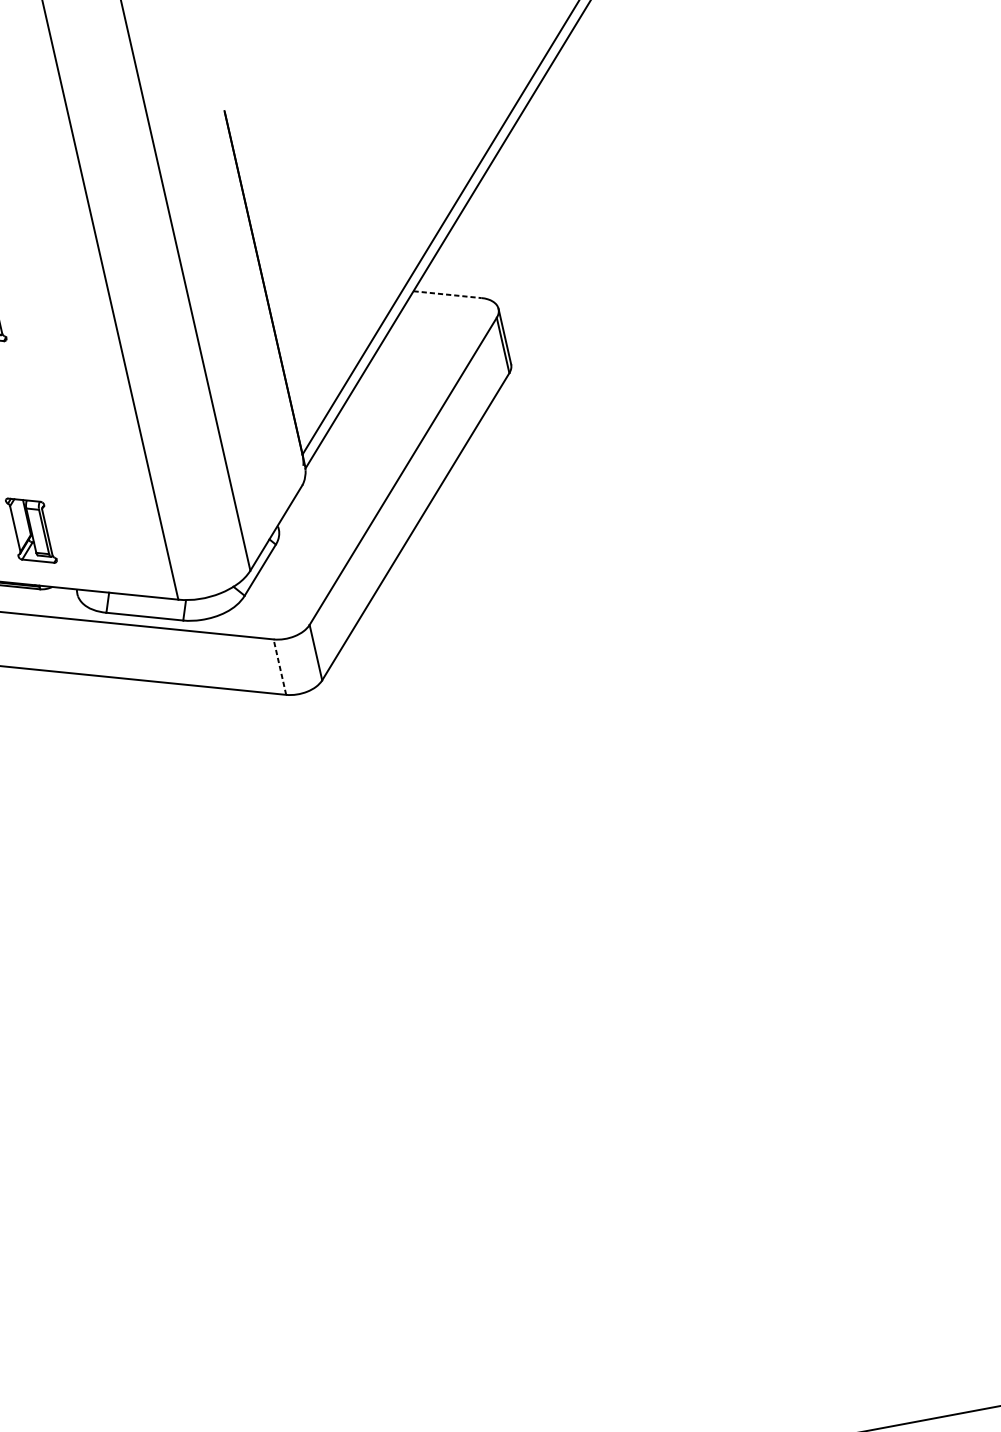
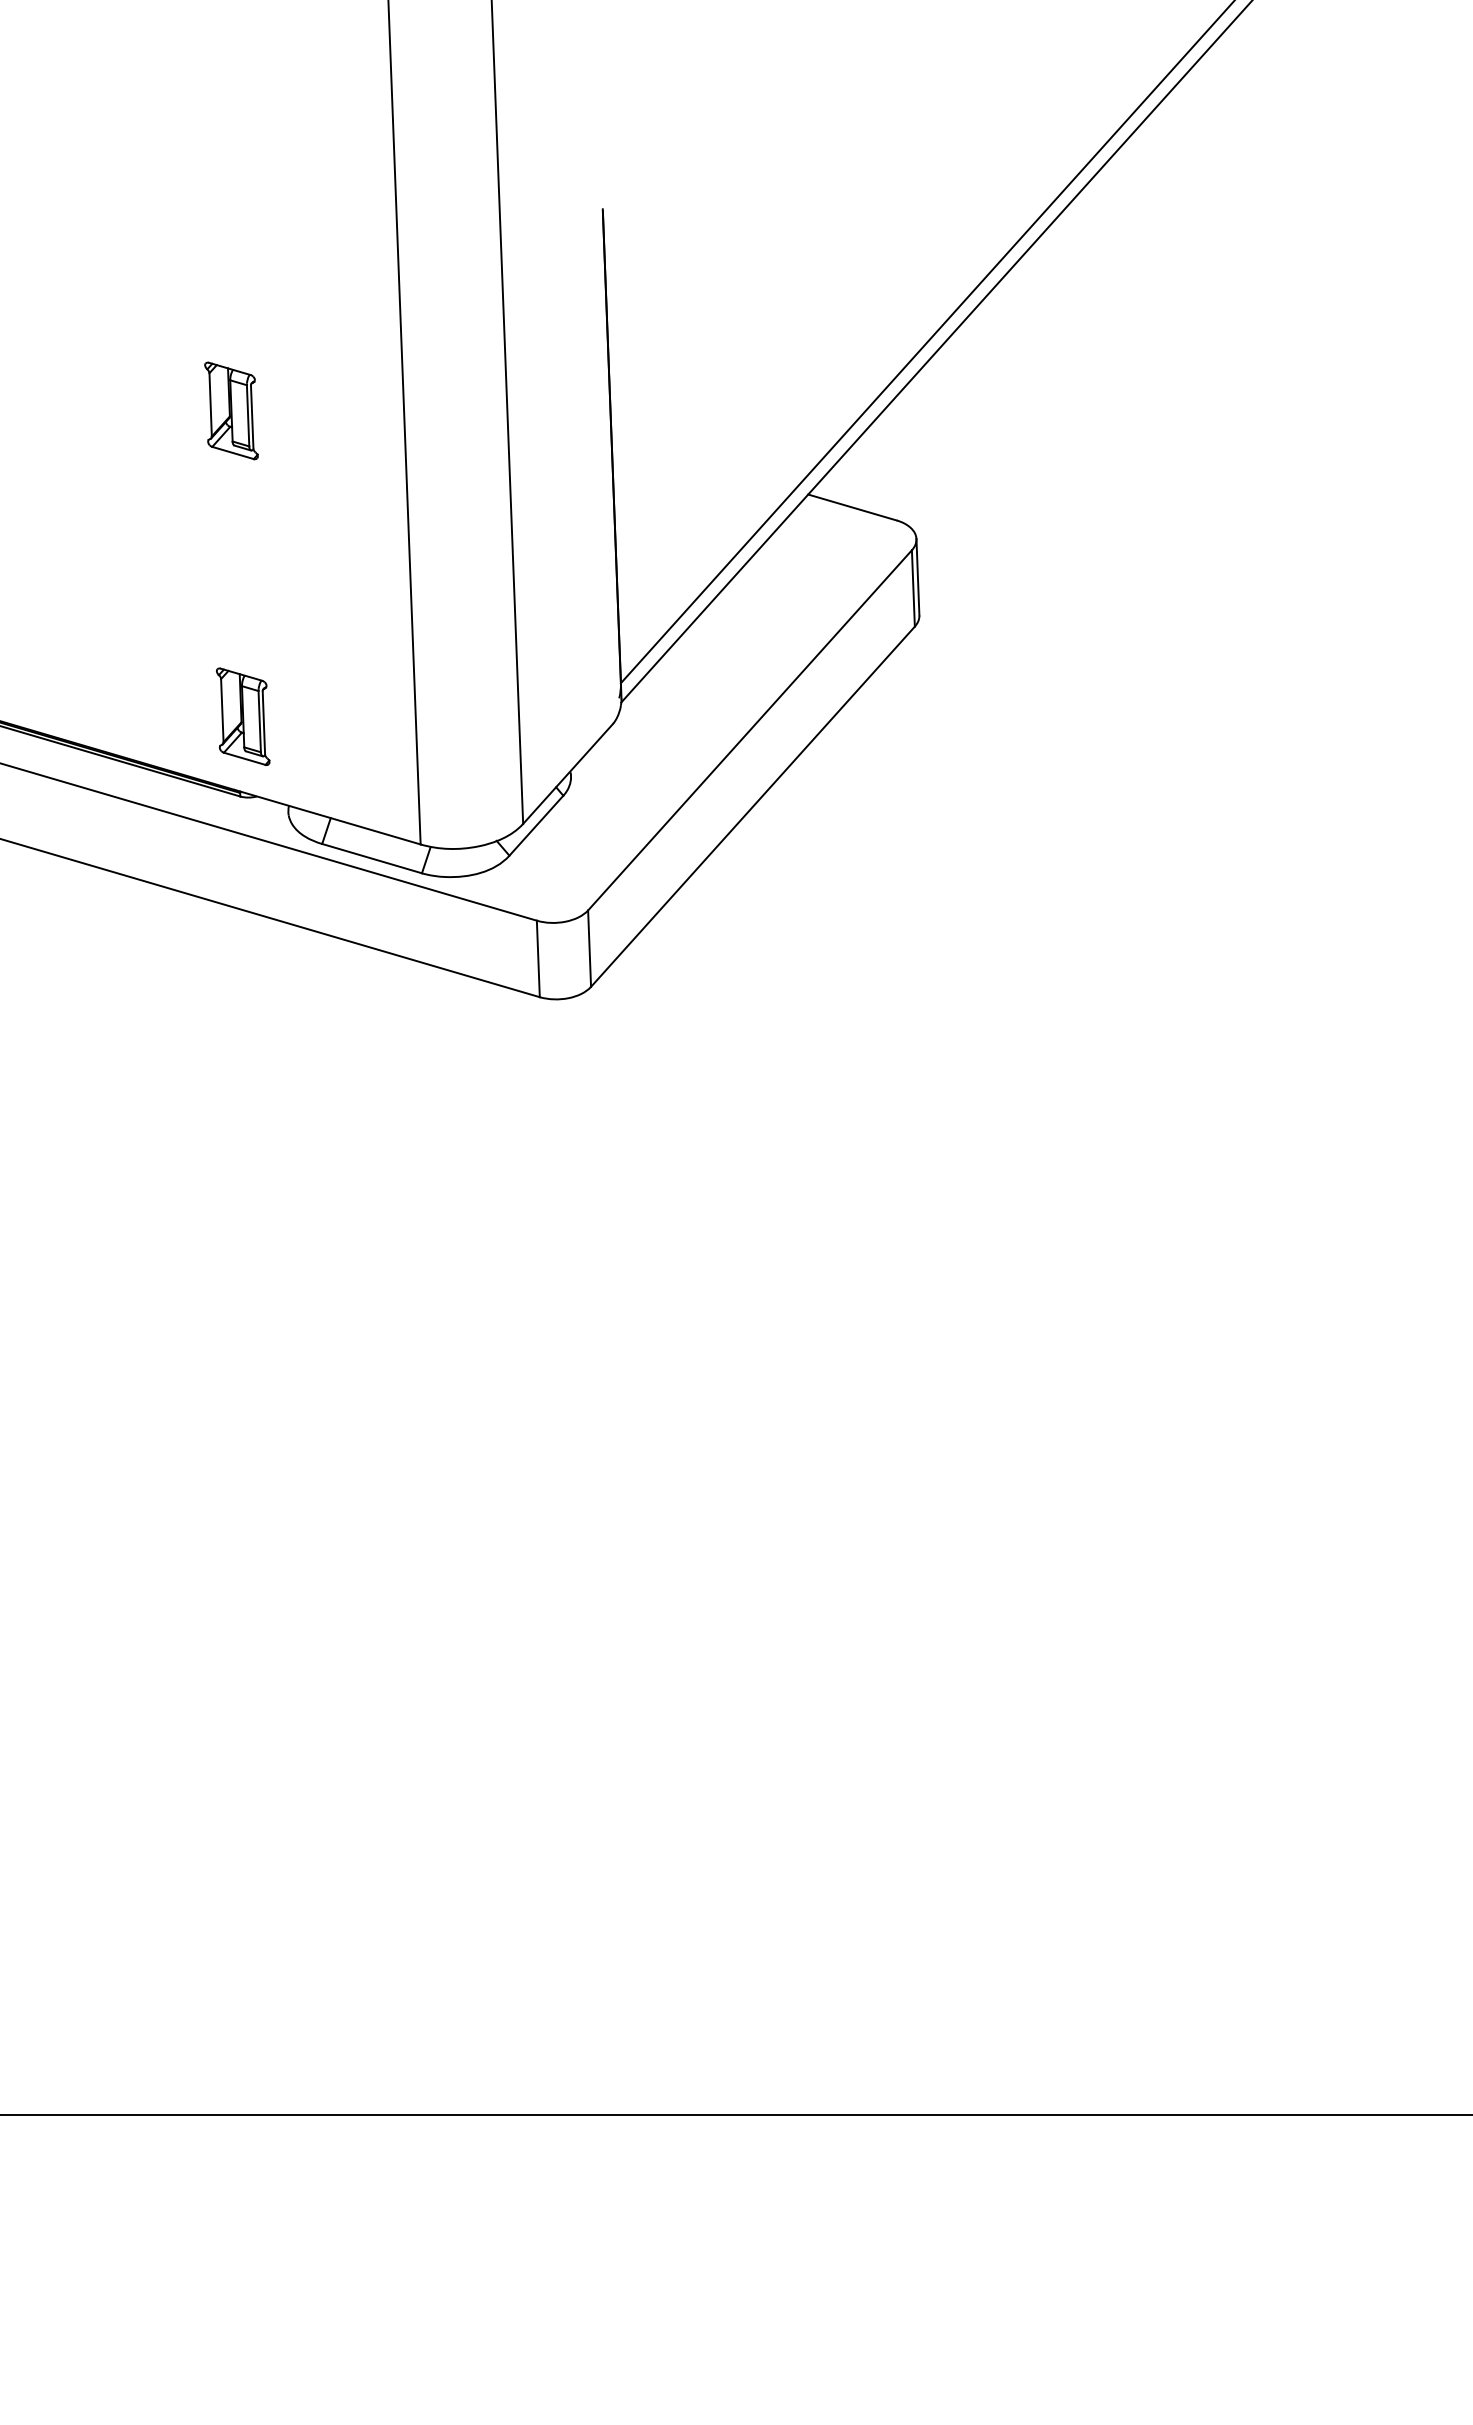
line: (447, 294) -> (852, 507), dashed -> solid
line: (279, 666) -> (538, 958), dashed -> solid

